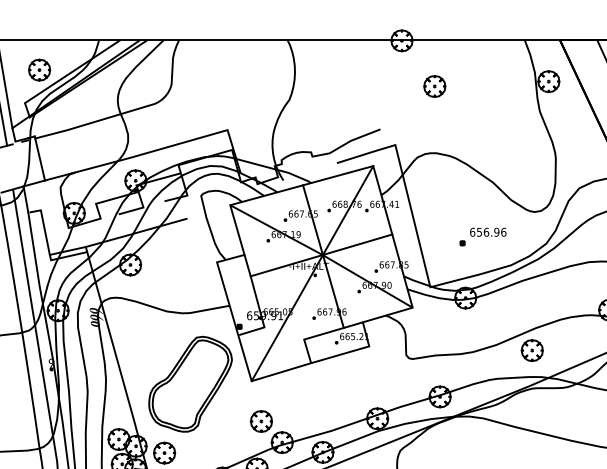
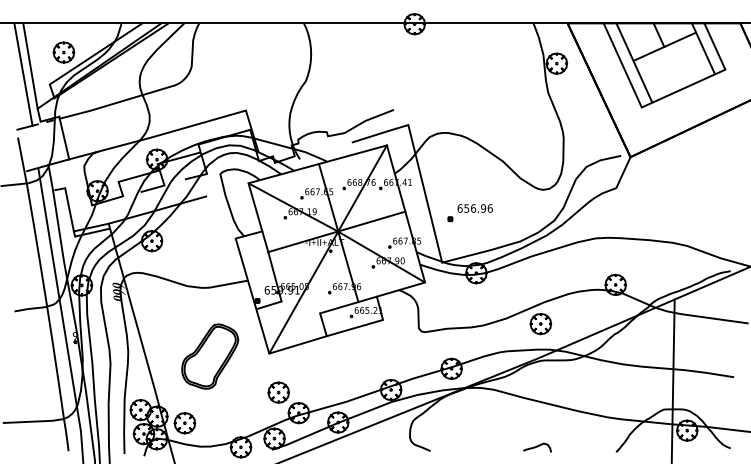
part: (434, 86) -> (446, 68), removed
part: (482, 237) -> (469, 213), moved
part: (190, 384) -> (210, 356), size x0.7

